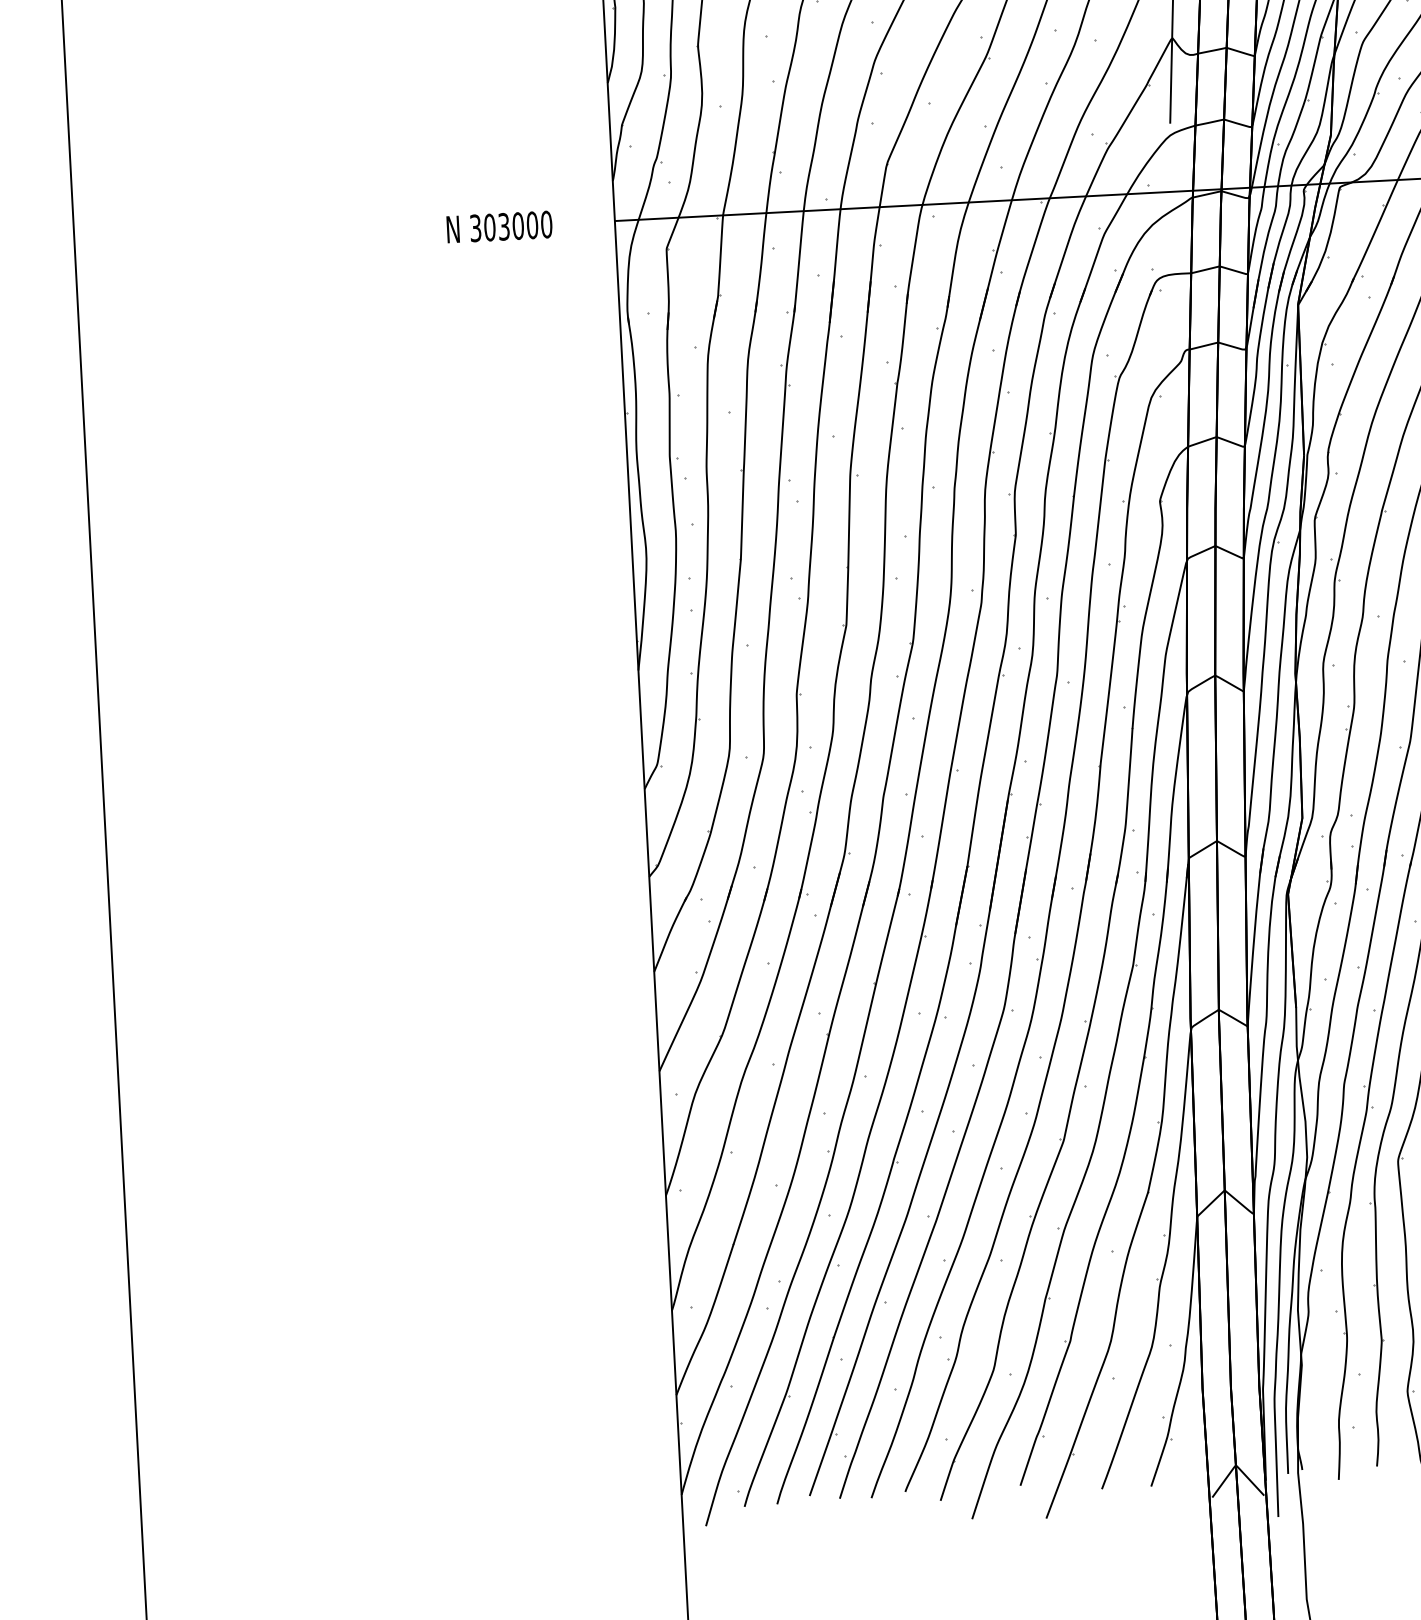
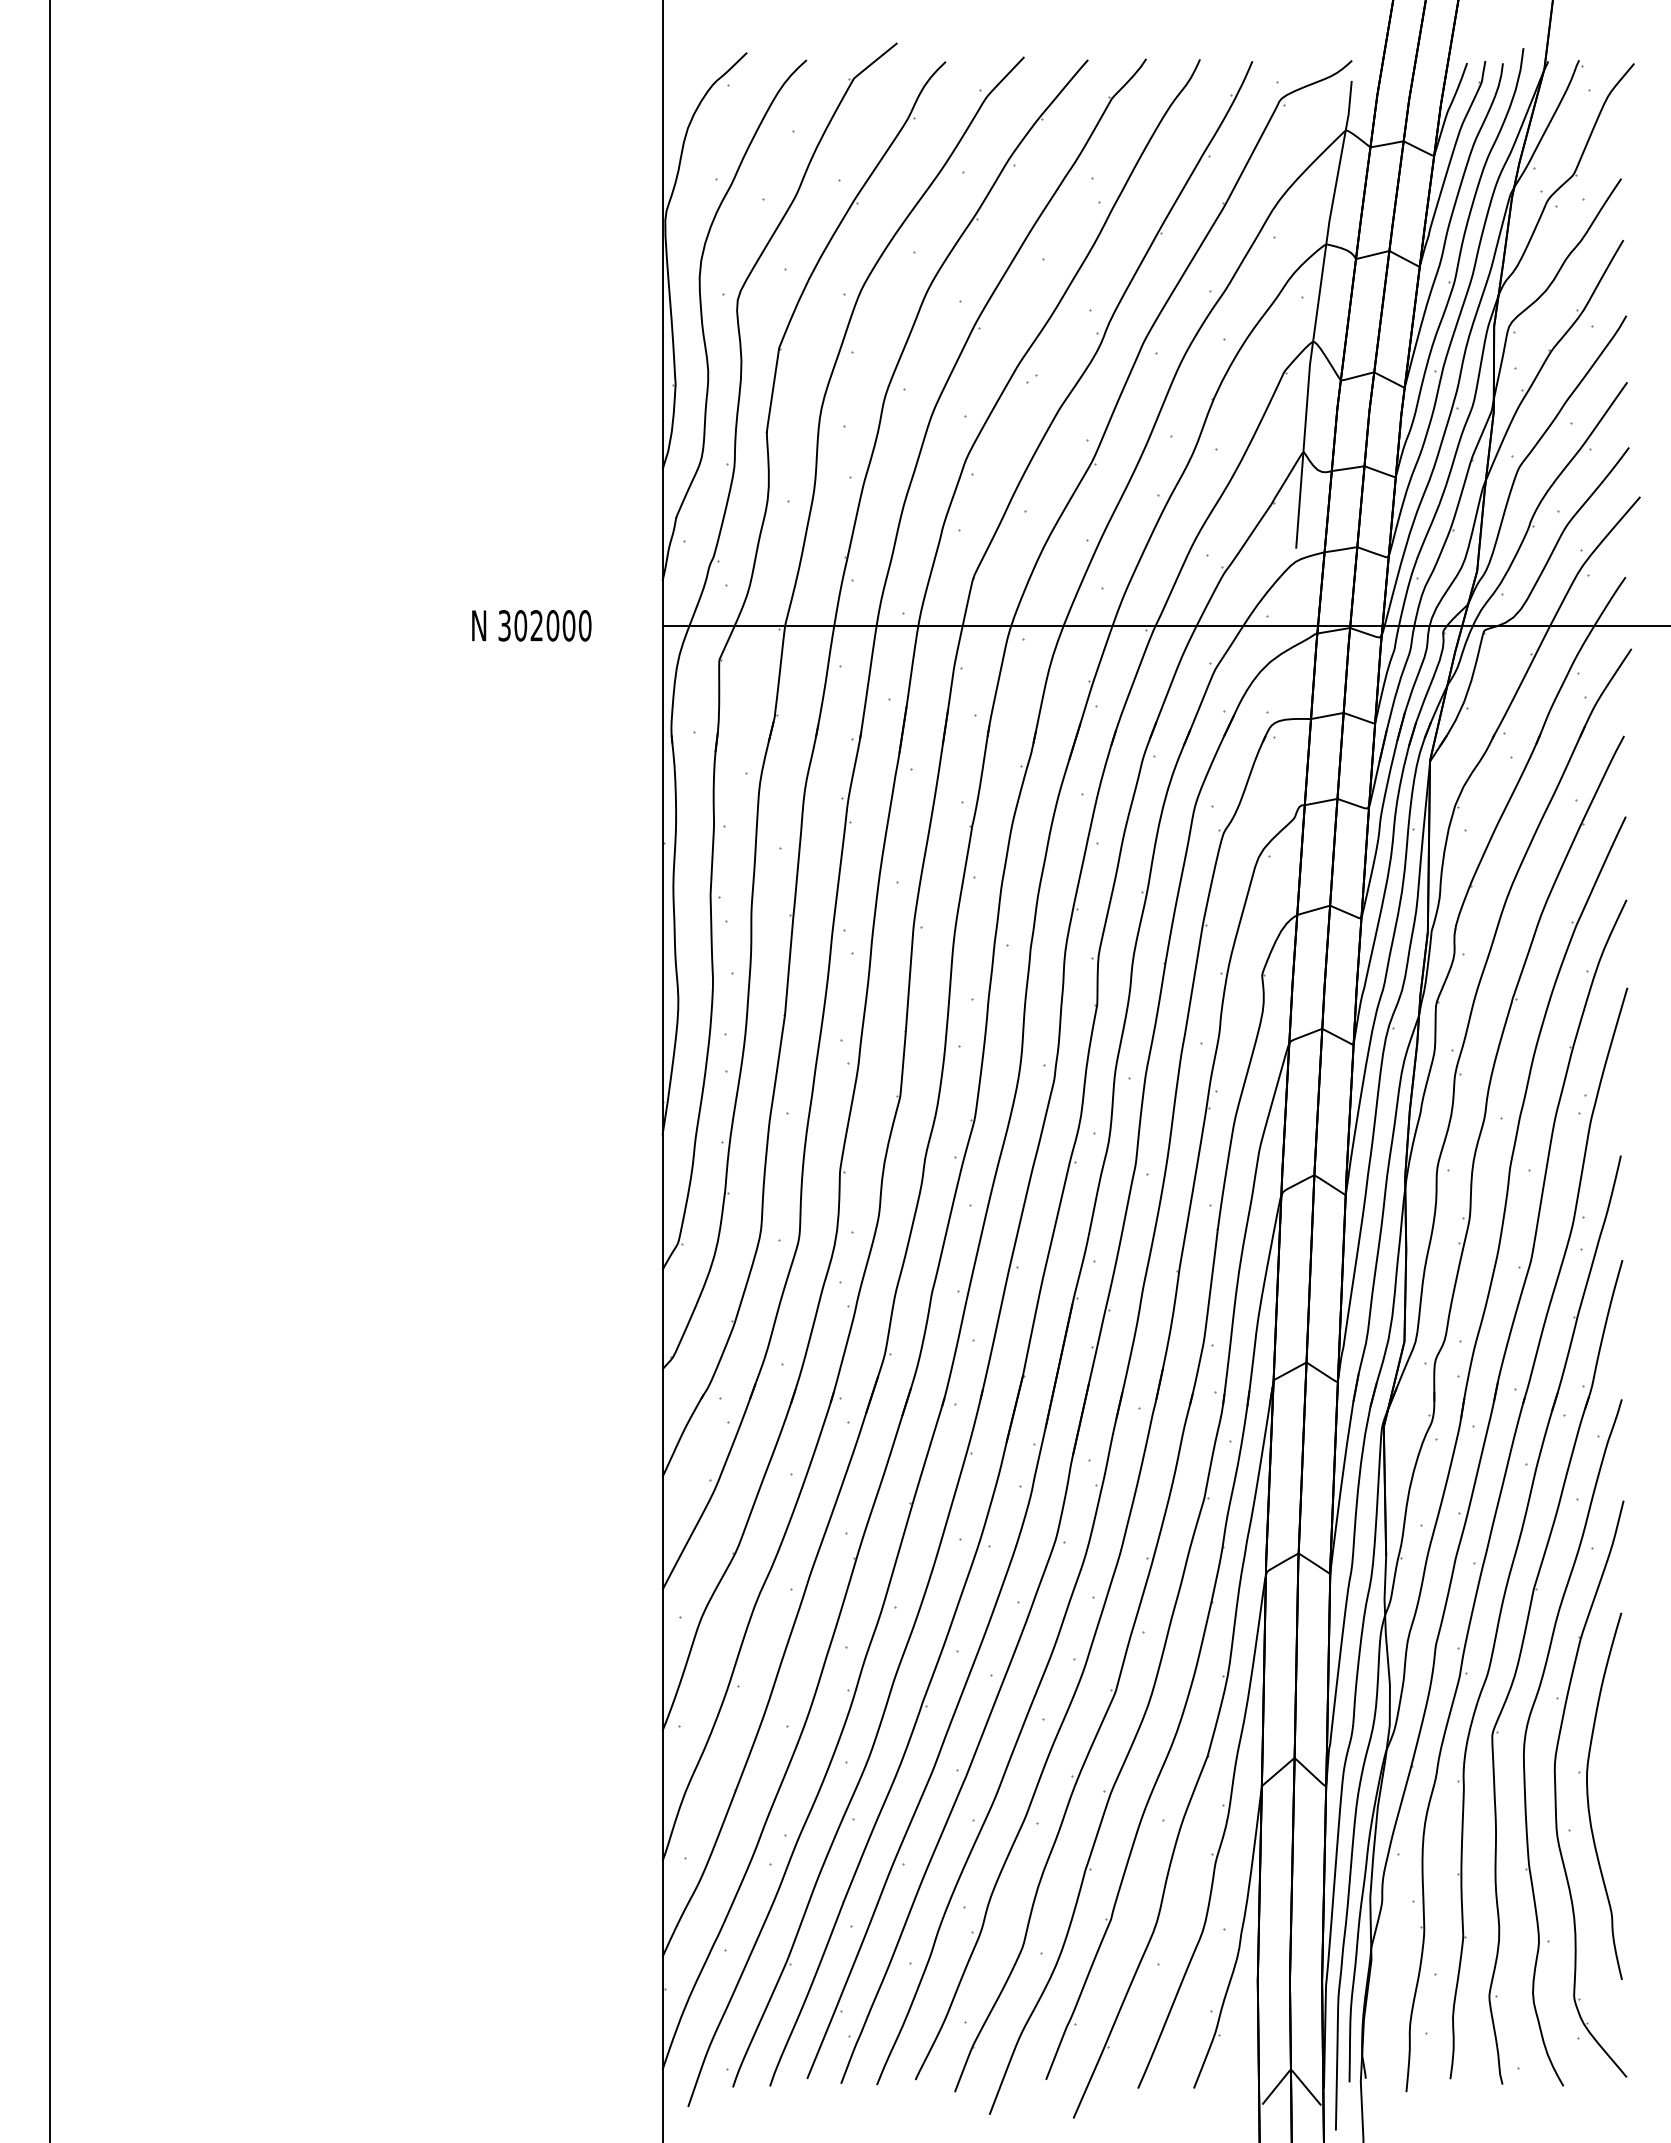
text: (503, 226) -> (536, 625), 303000 -> 302000

